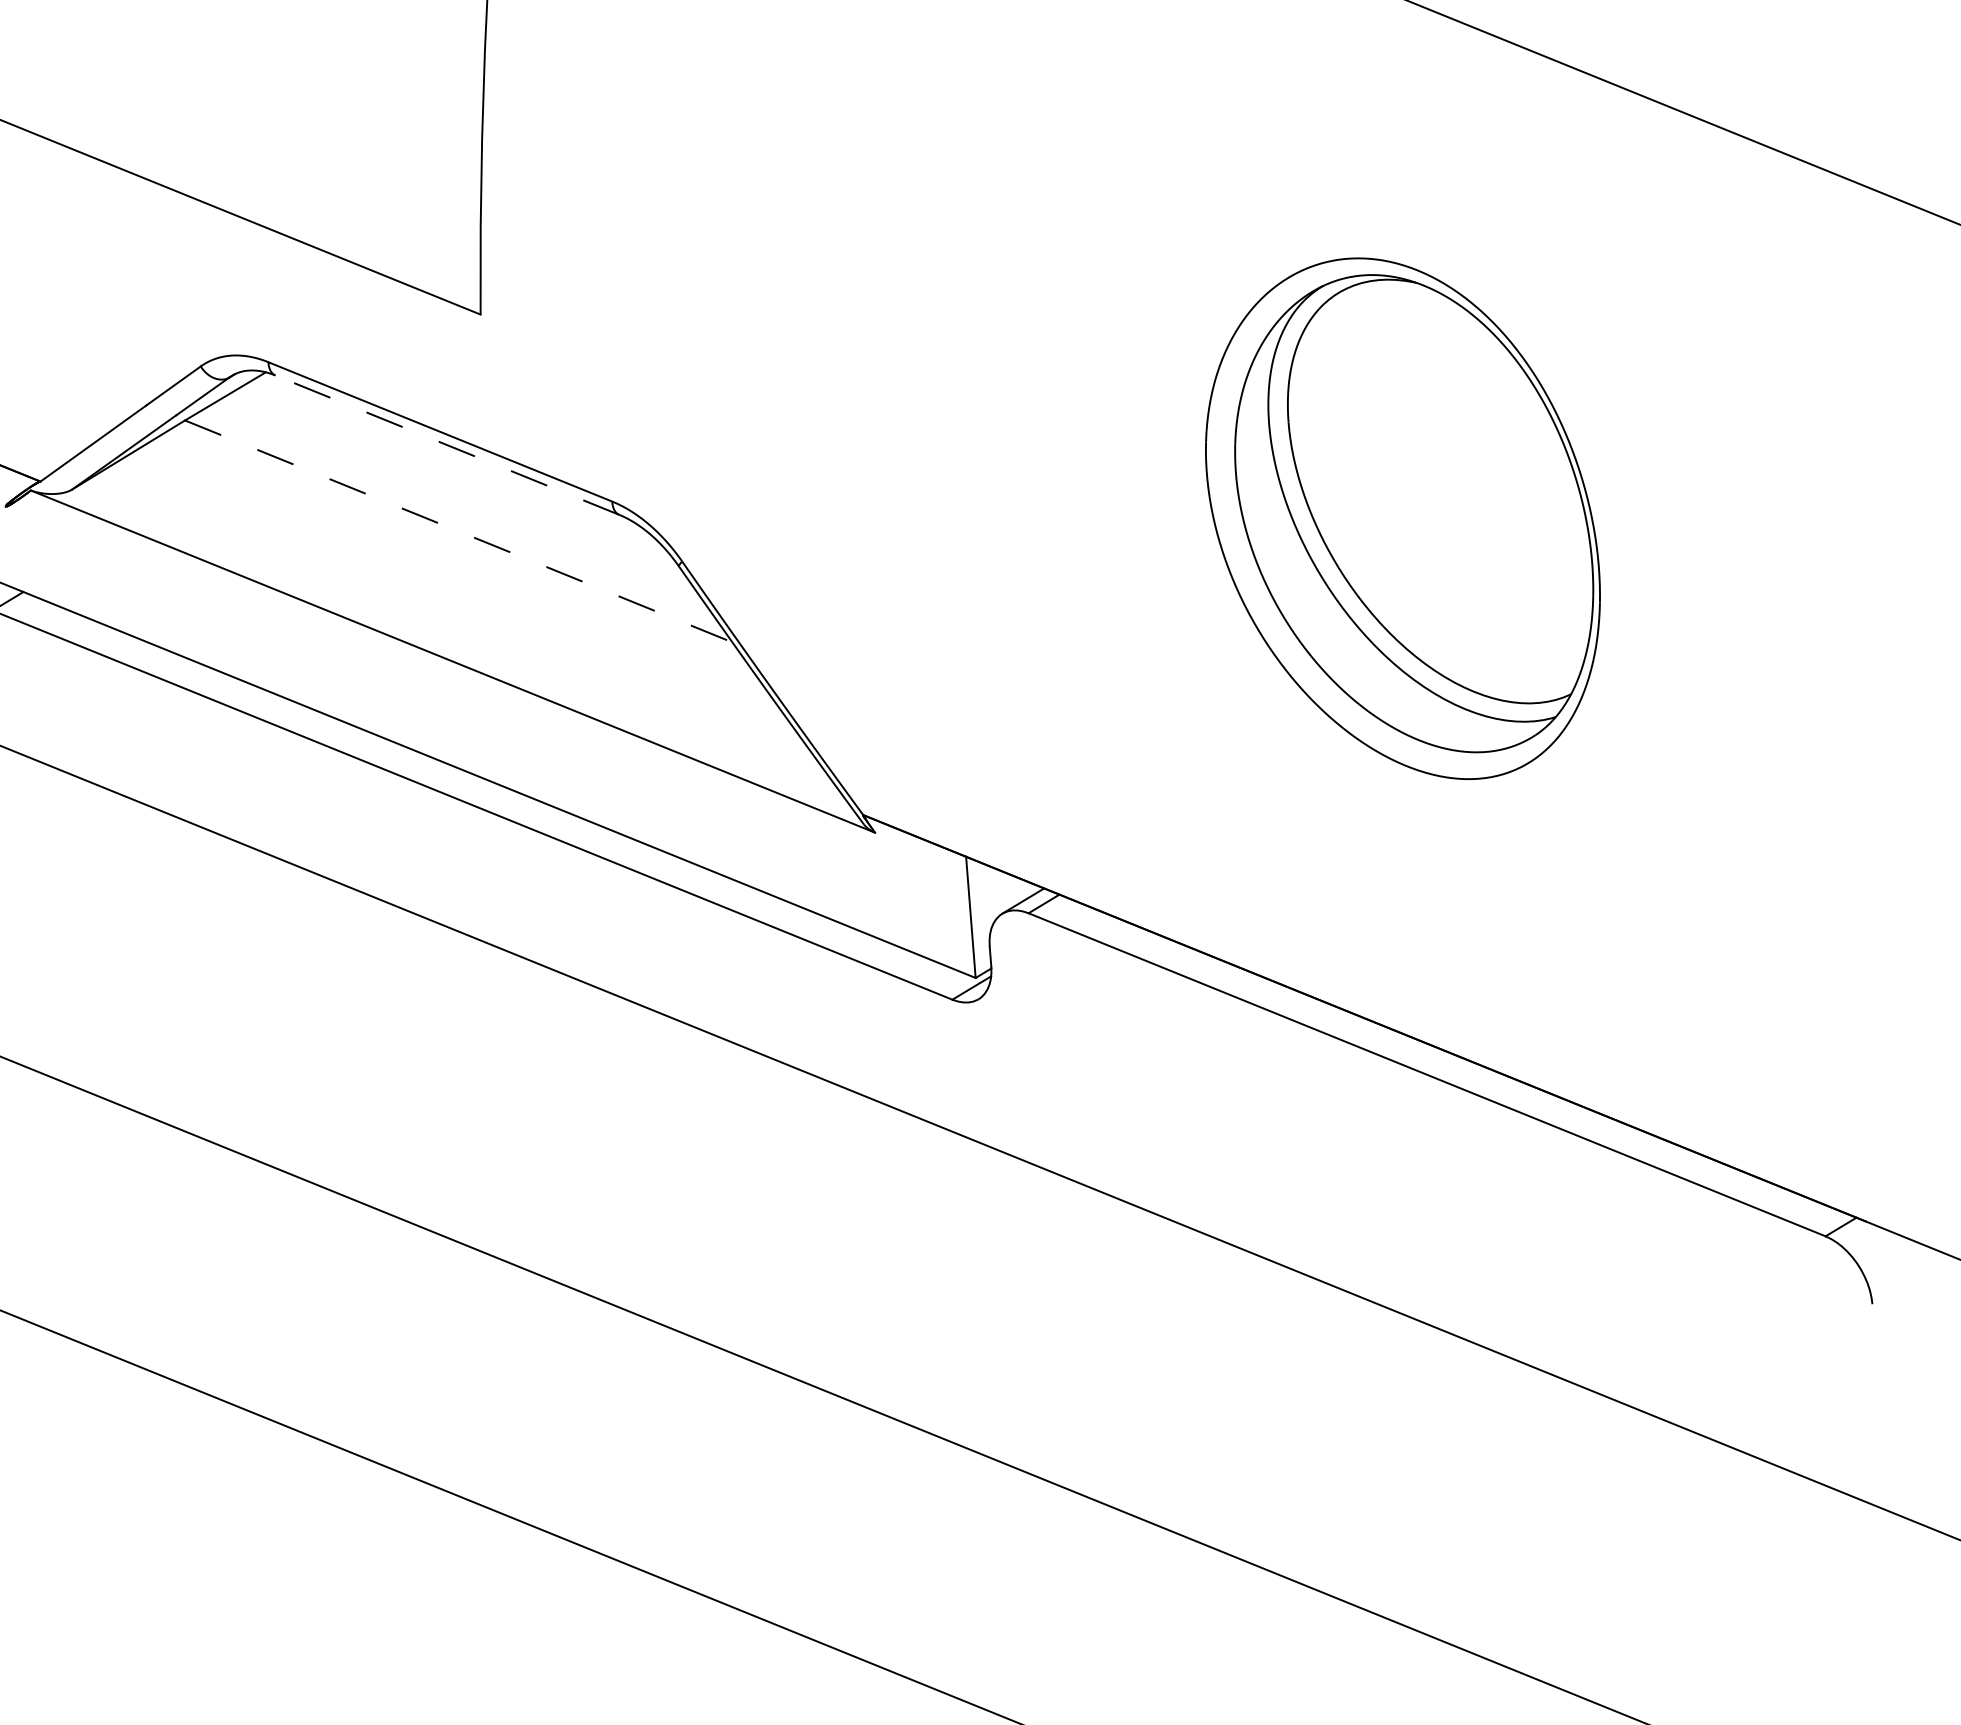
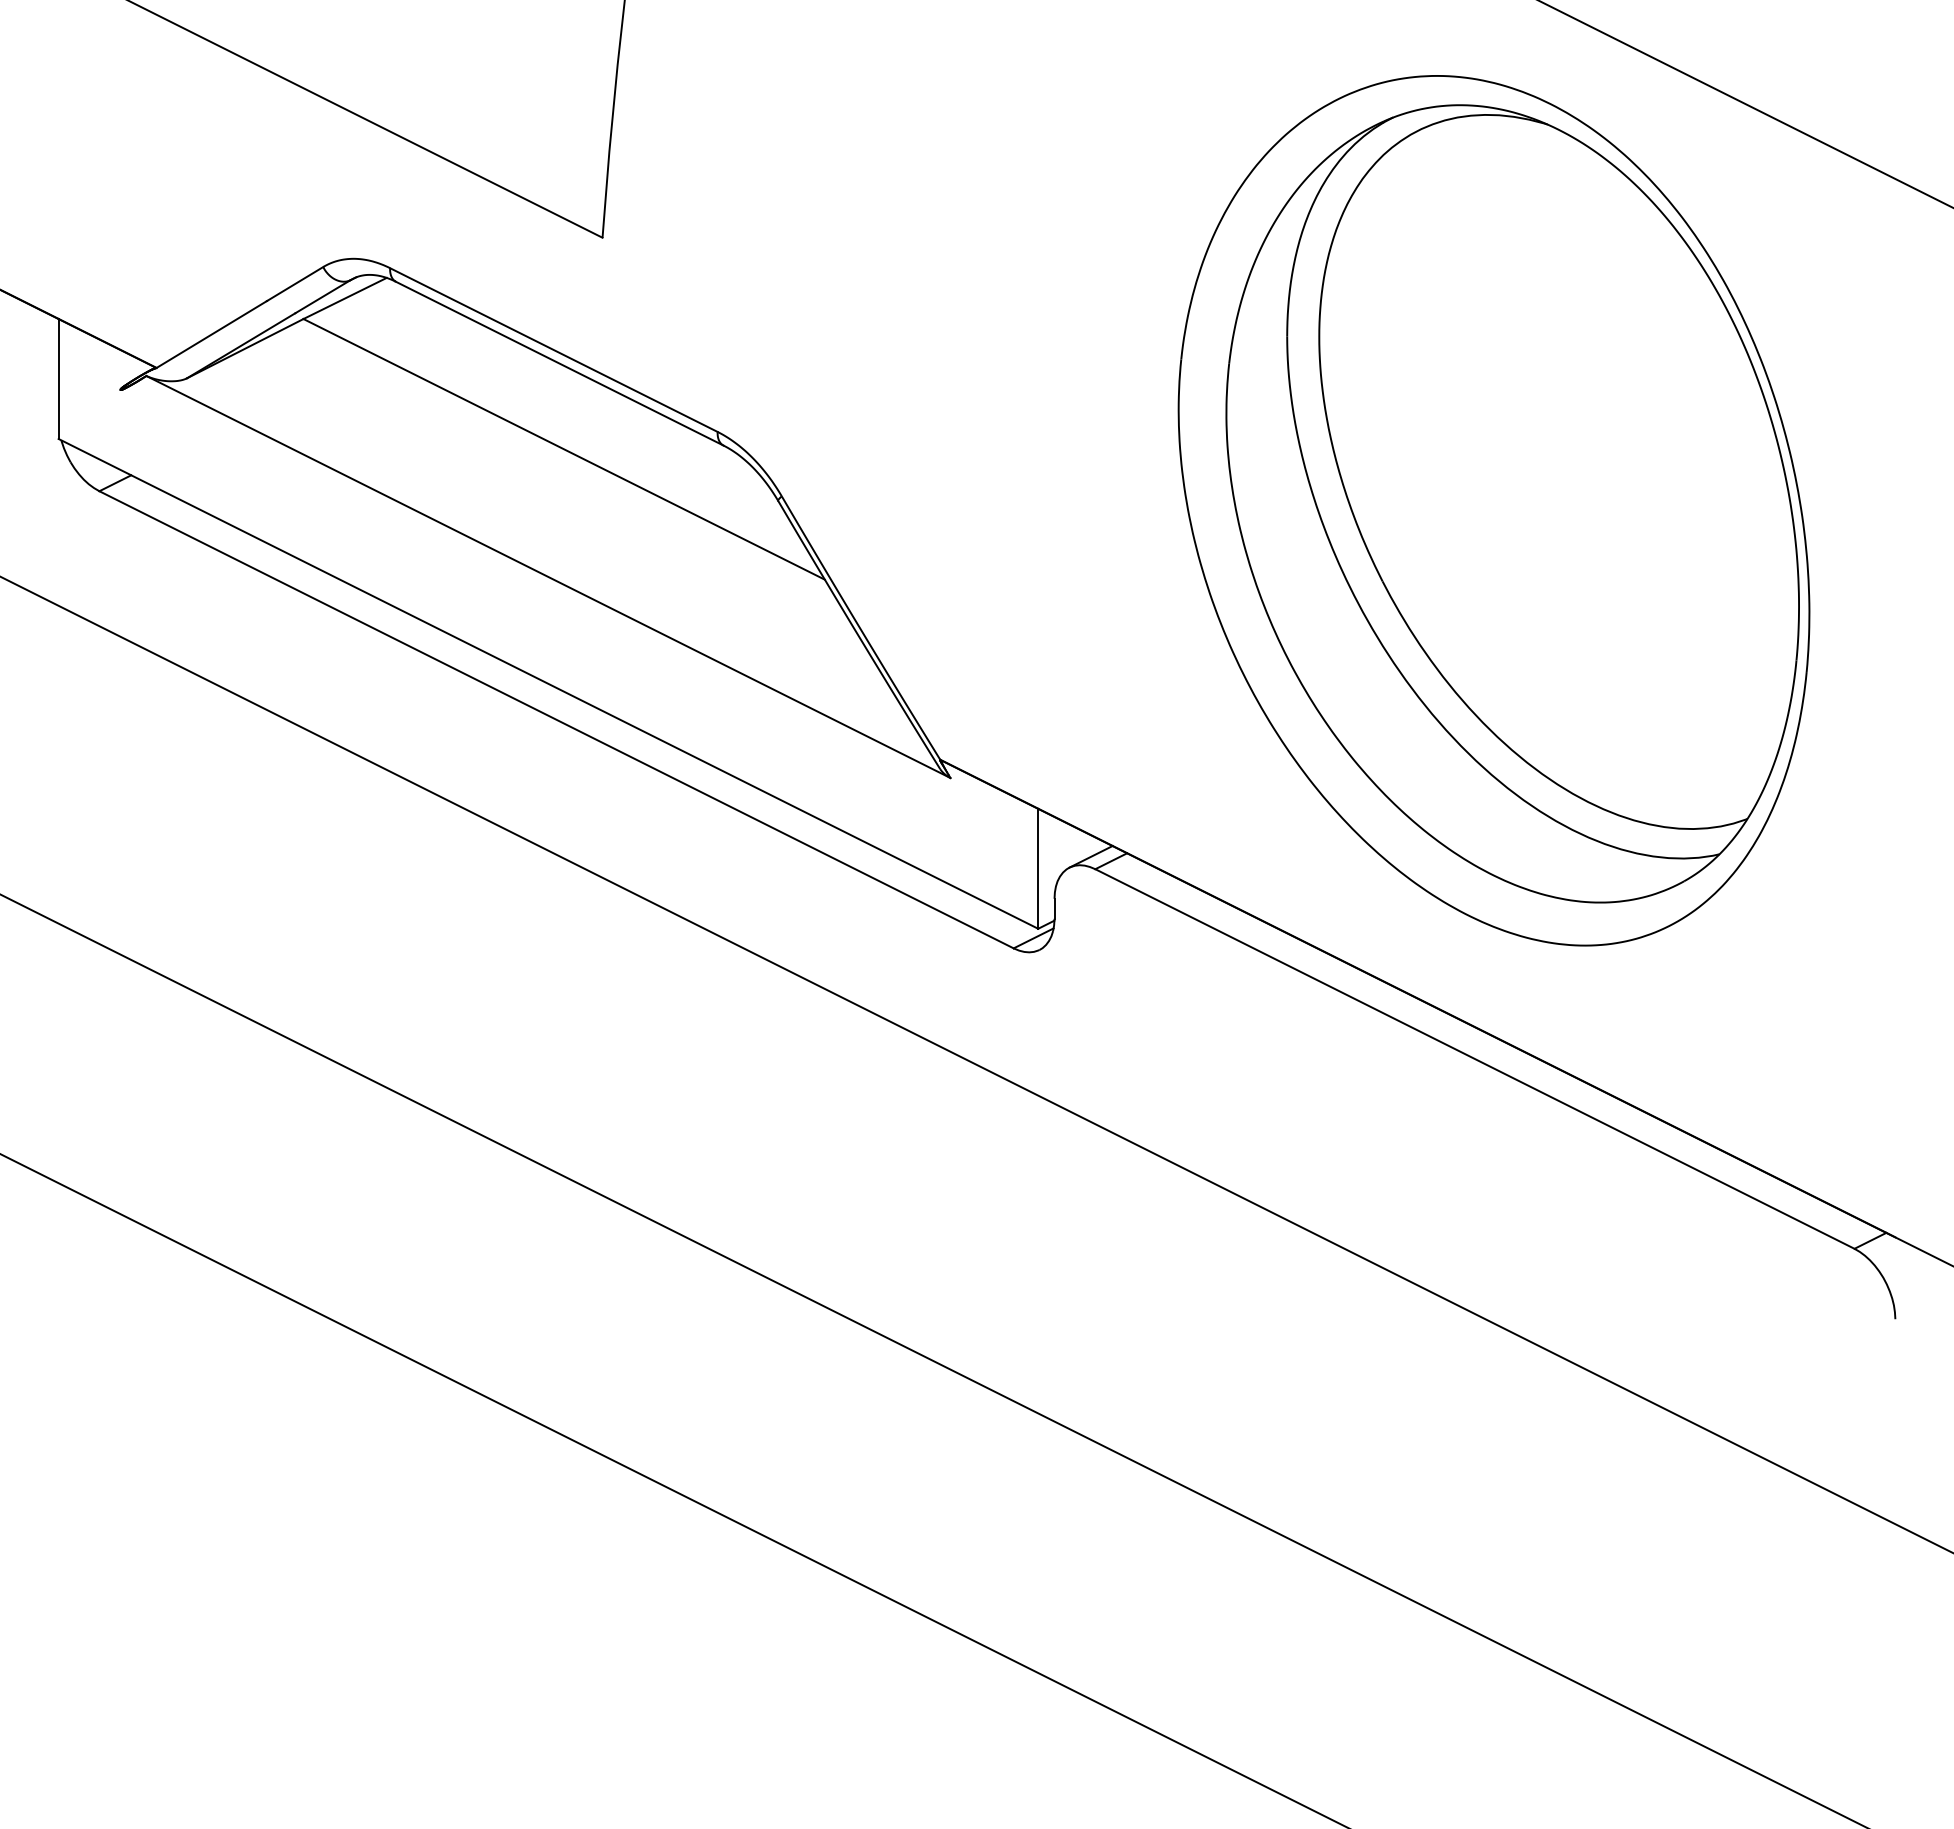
line: (447, 445) -> (559, 363), dashed -> solid
part: (1402, 519) -> (1493, 510), size x1.67
line: (459, 531) -> (564, 449), dashed -> solid

